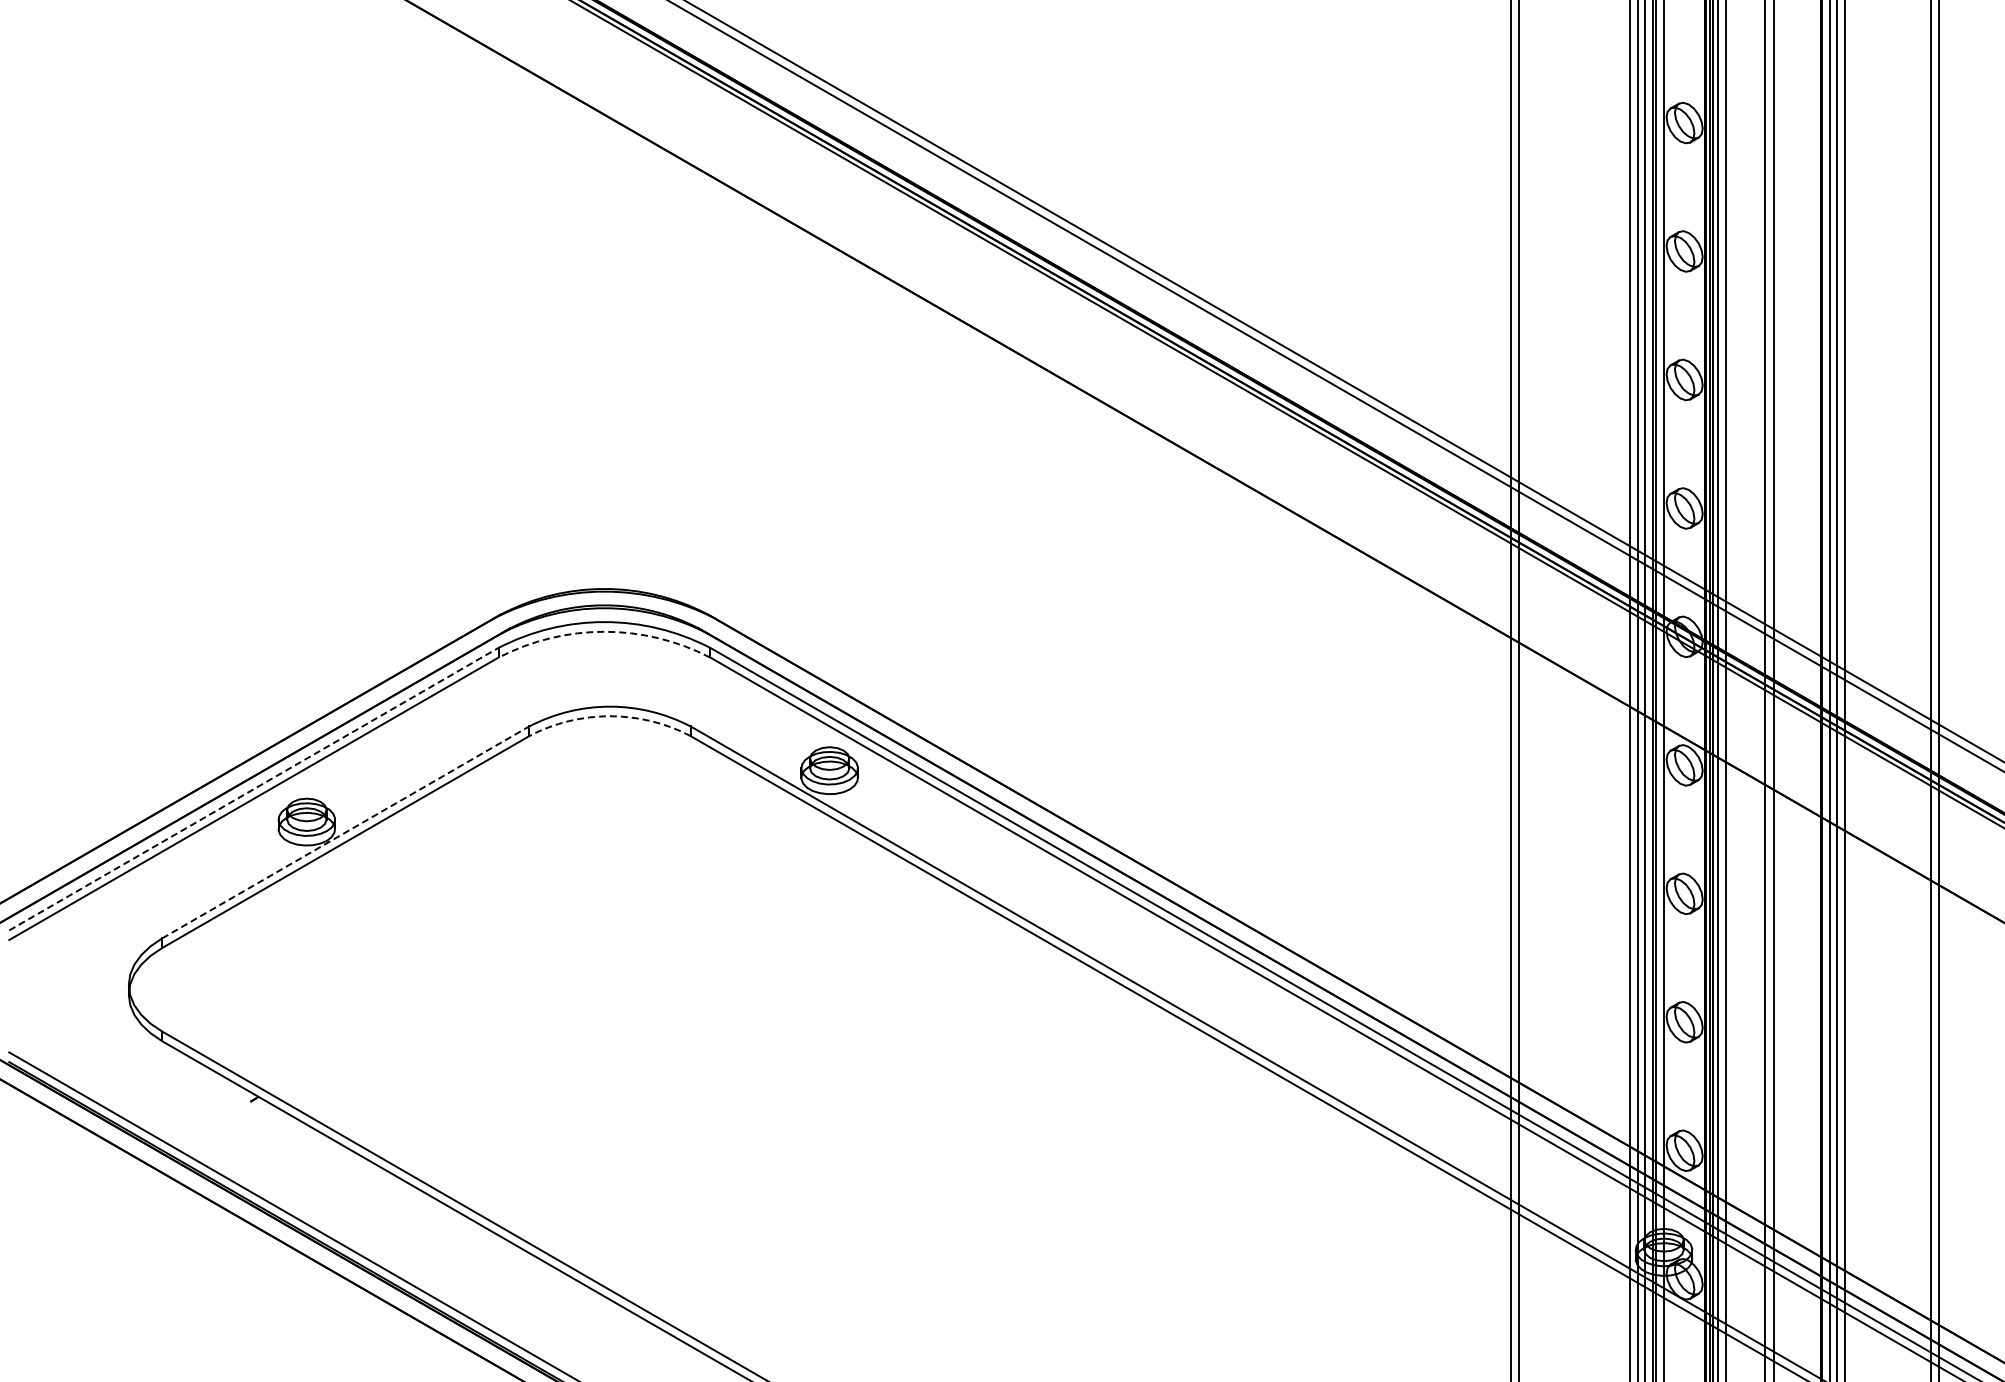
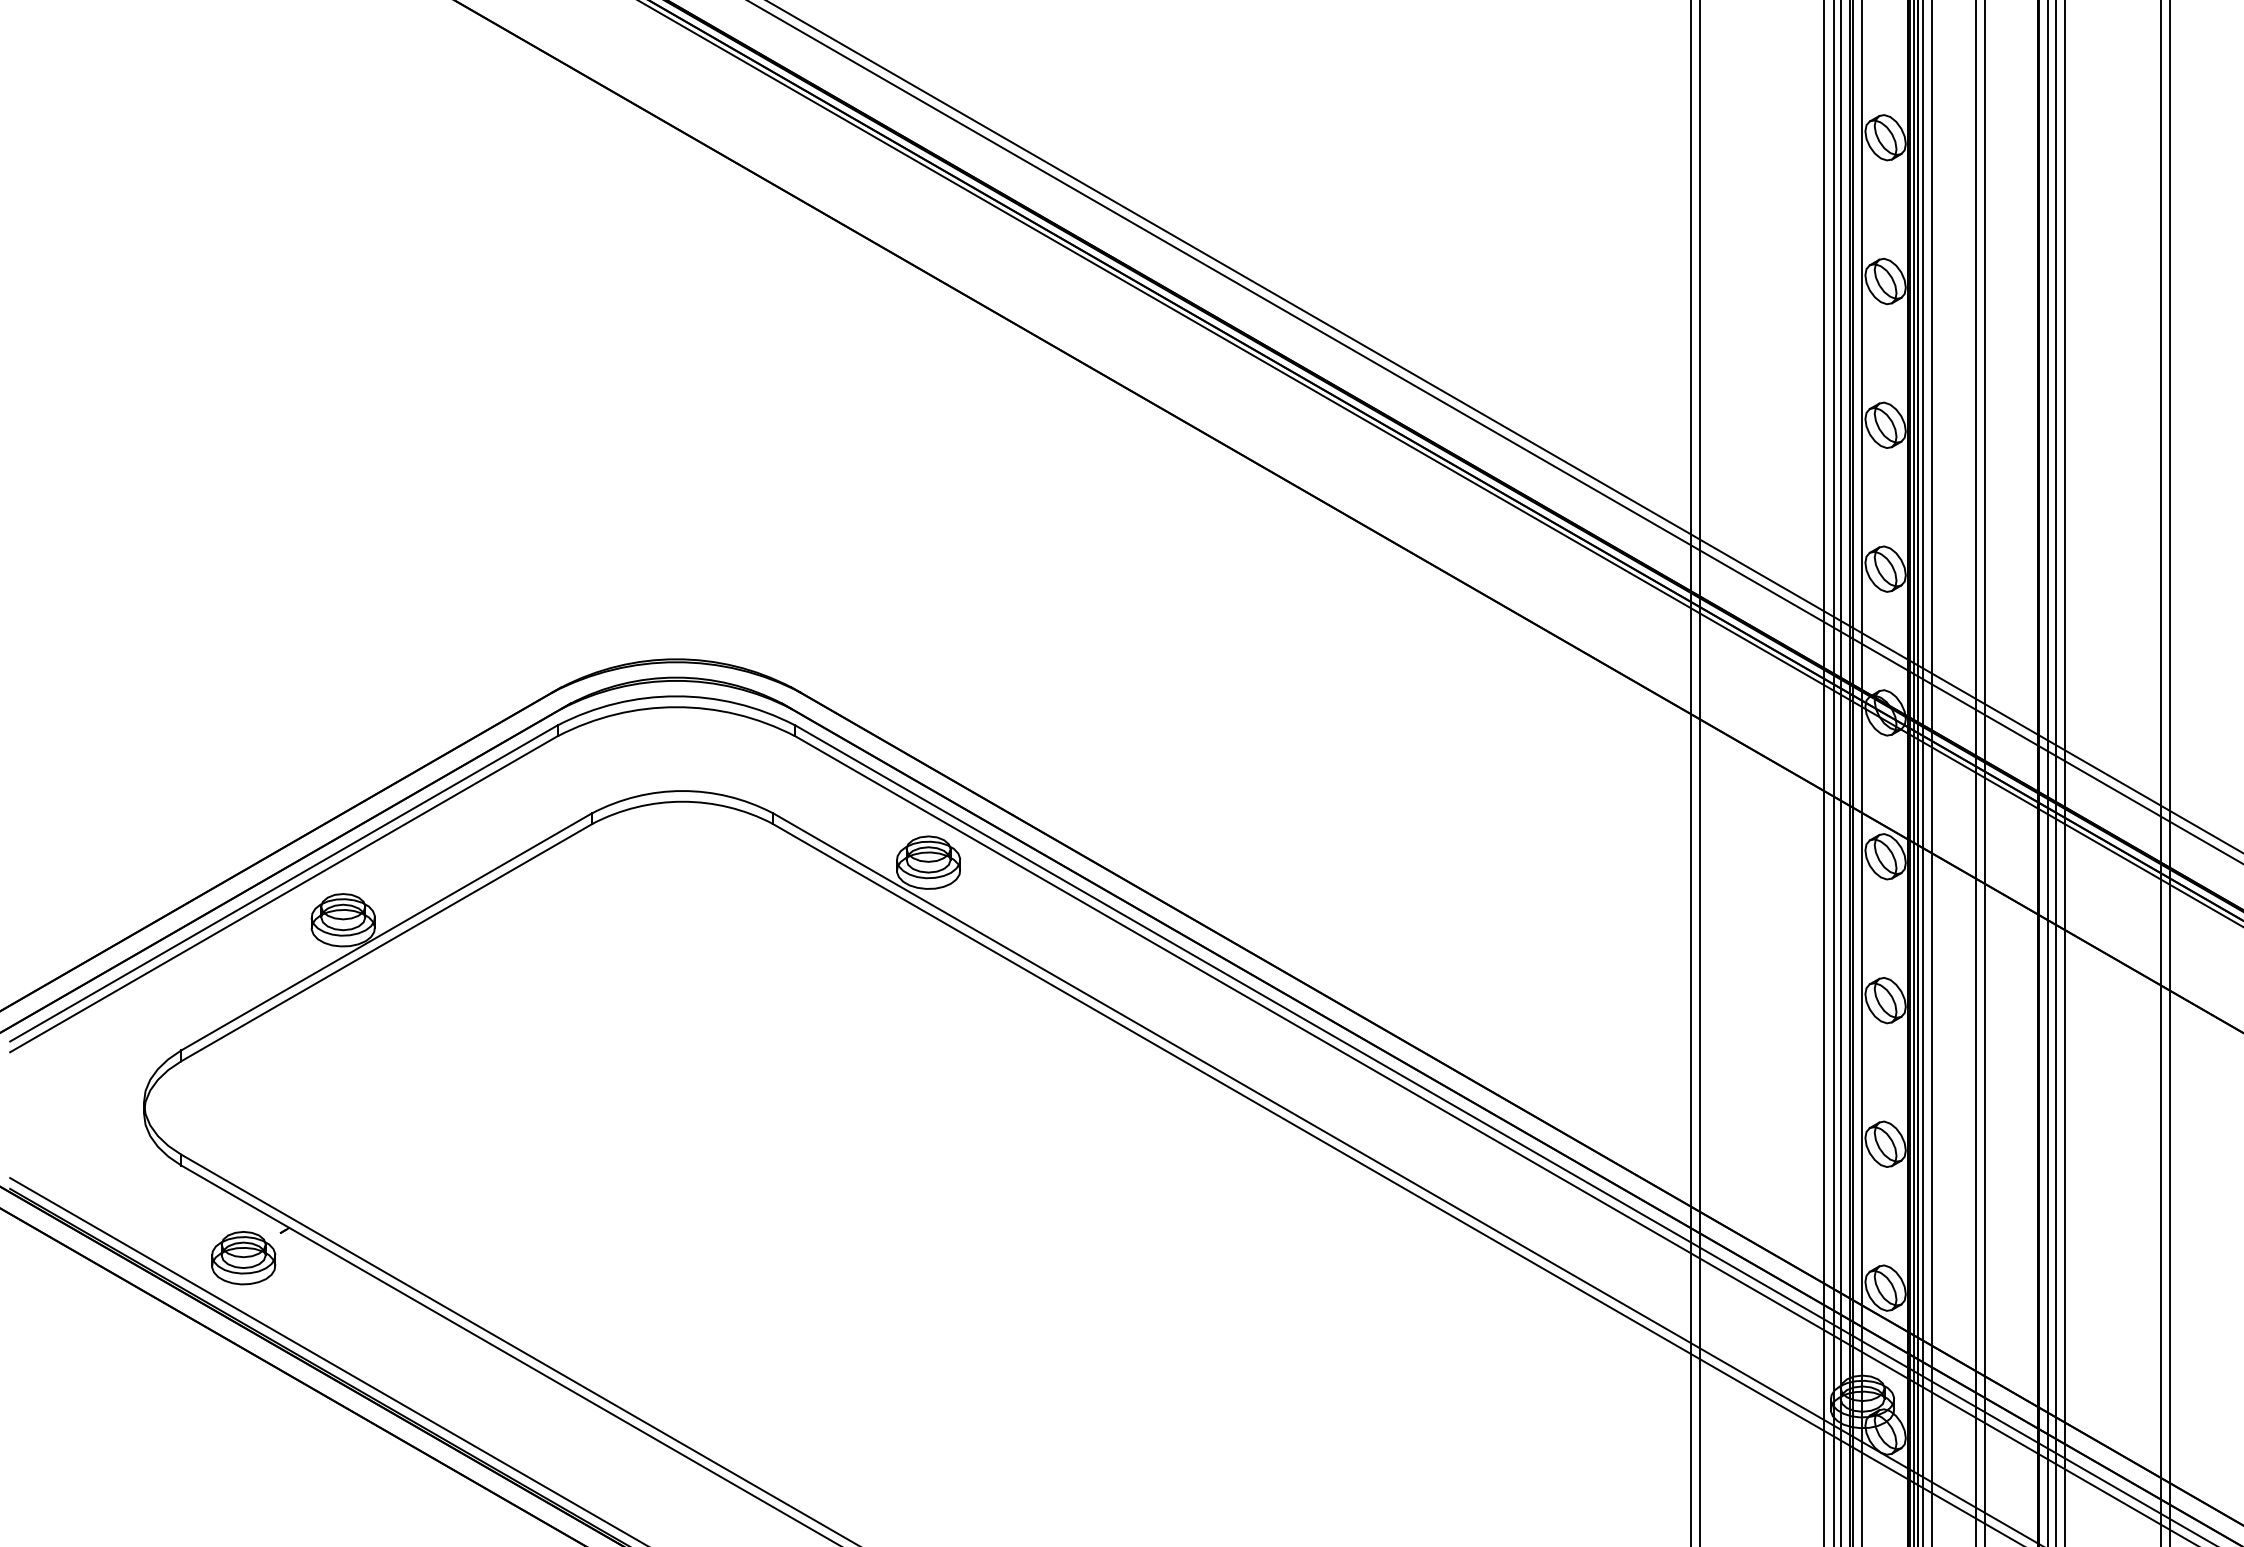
arc: (604, 631) -> (676, 706), dashed -> solid
arc: (610, 716) -> (683, 802), dashed -> solid
line: (254, 789) -> (284, 883), dashed -> solid
line: (345, 832) -> (386, 931), dashed -> solid
part: (217, 1123) -> (243, 1257), added

